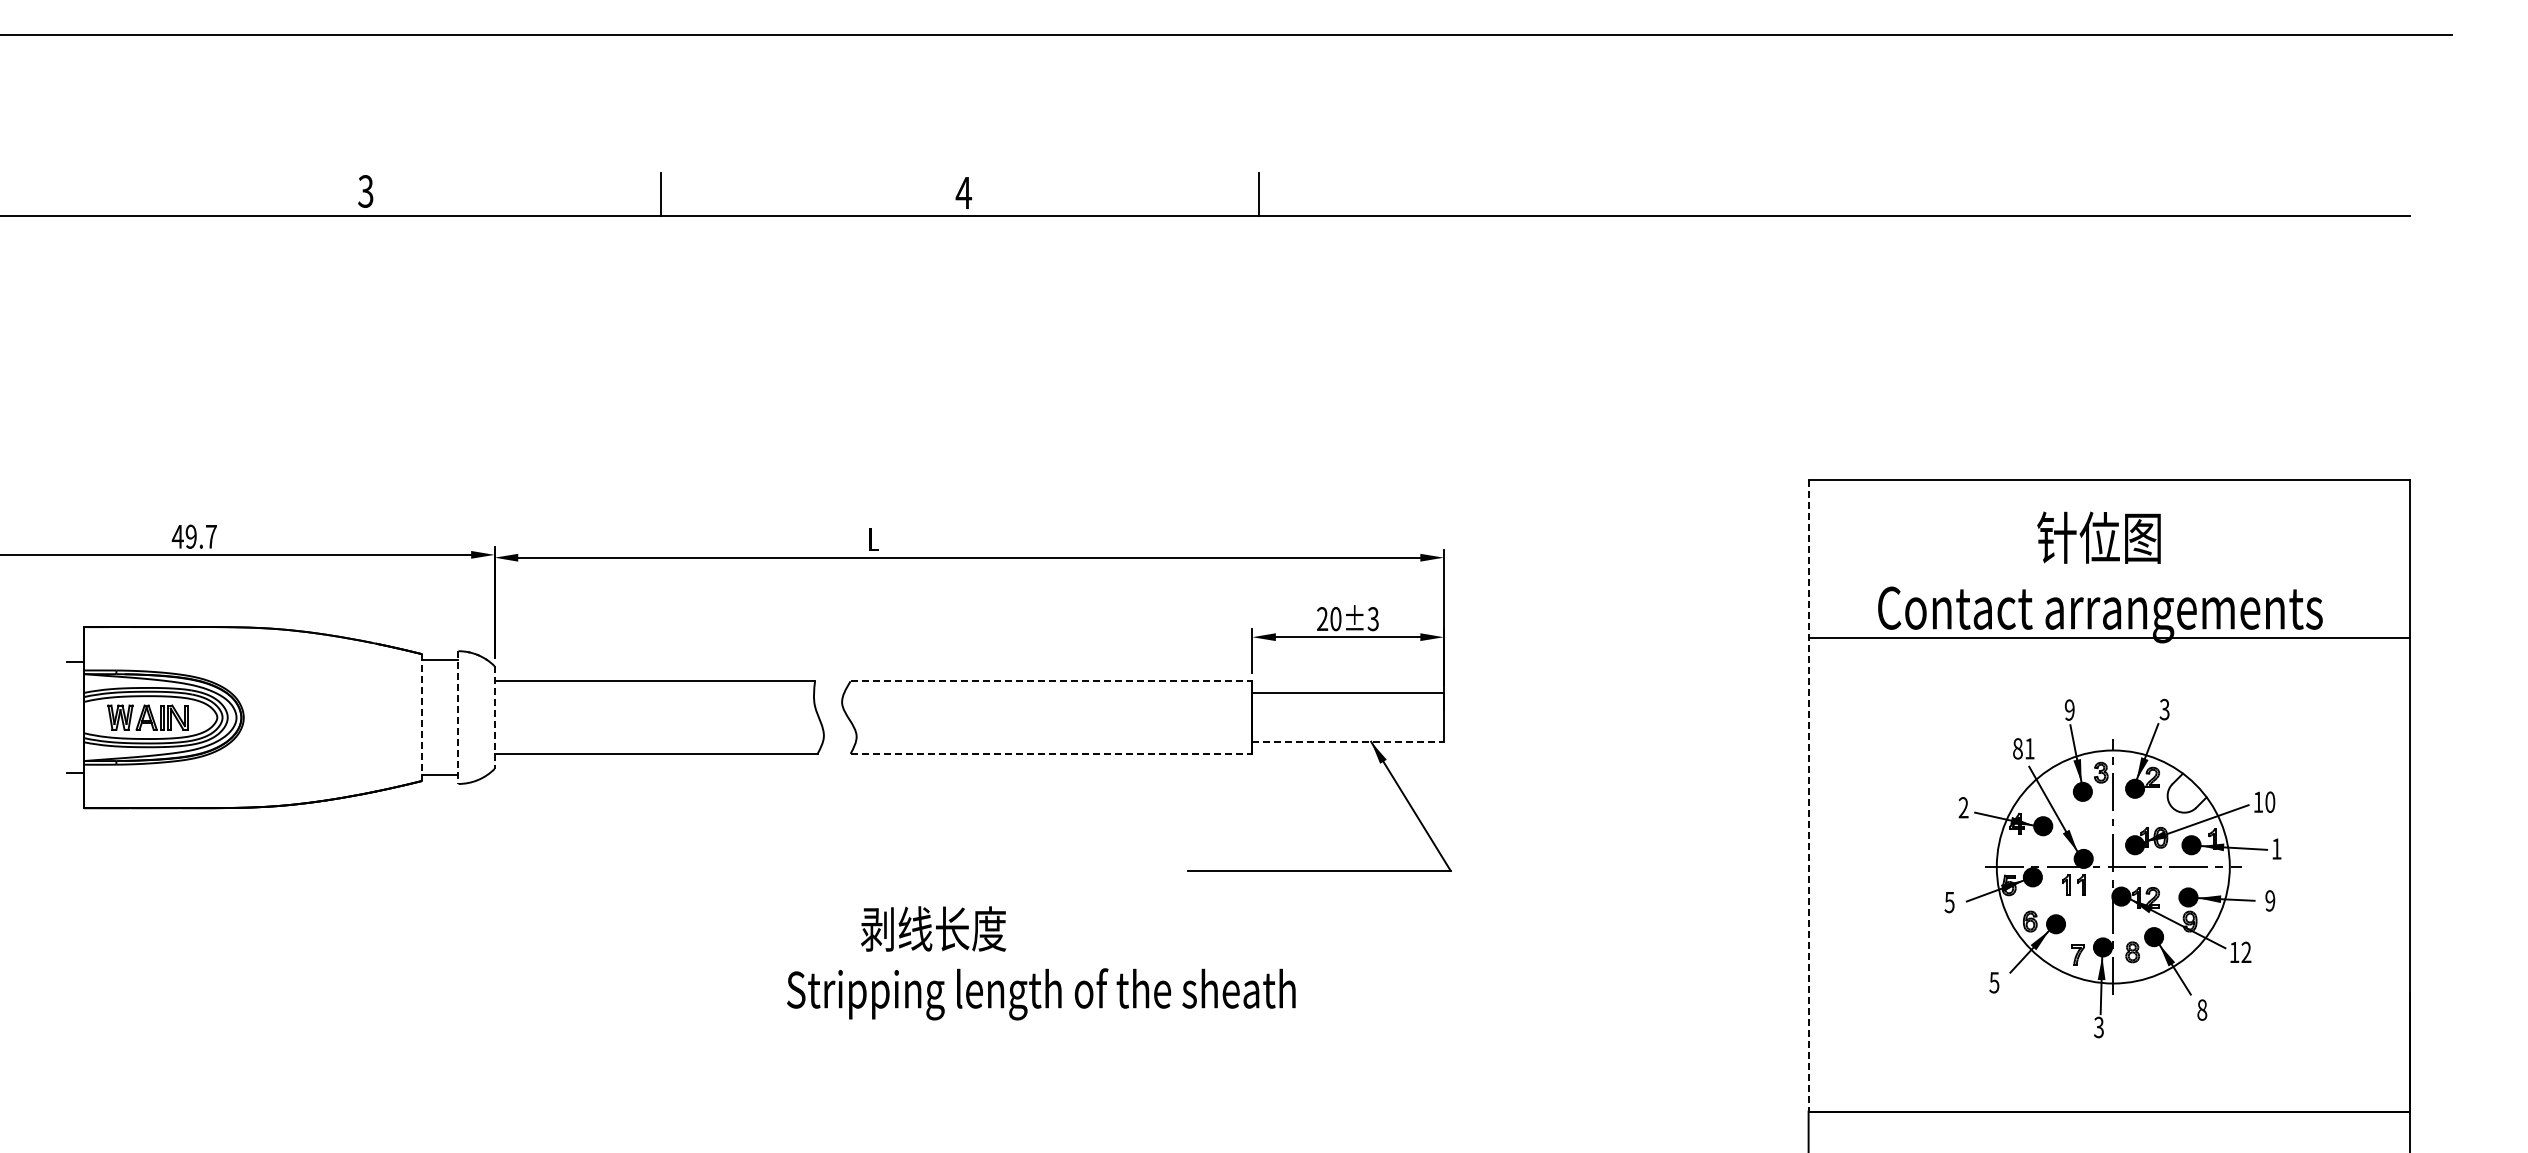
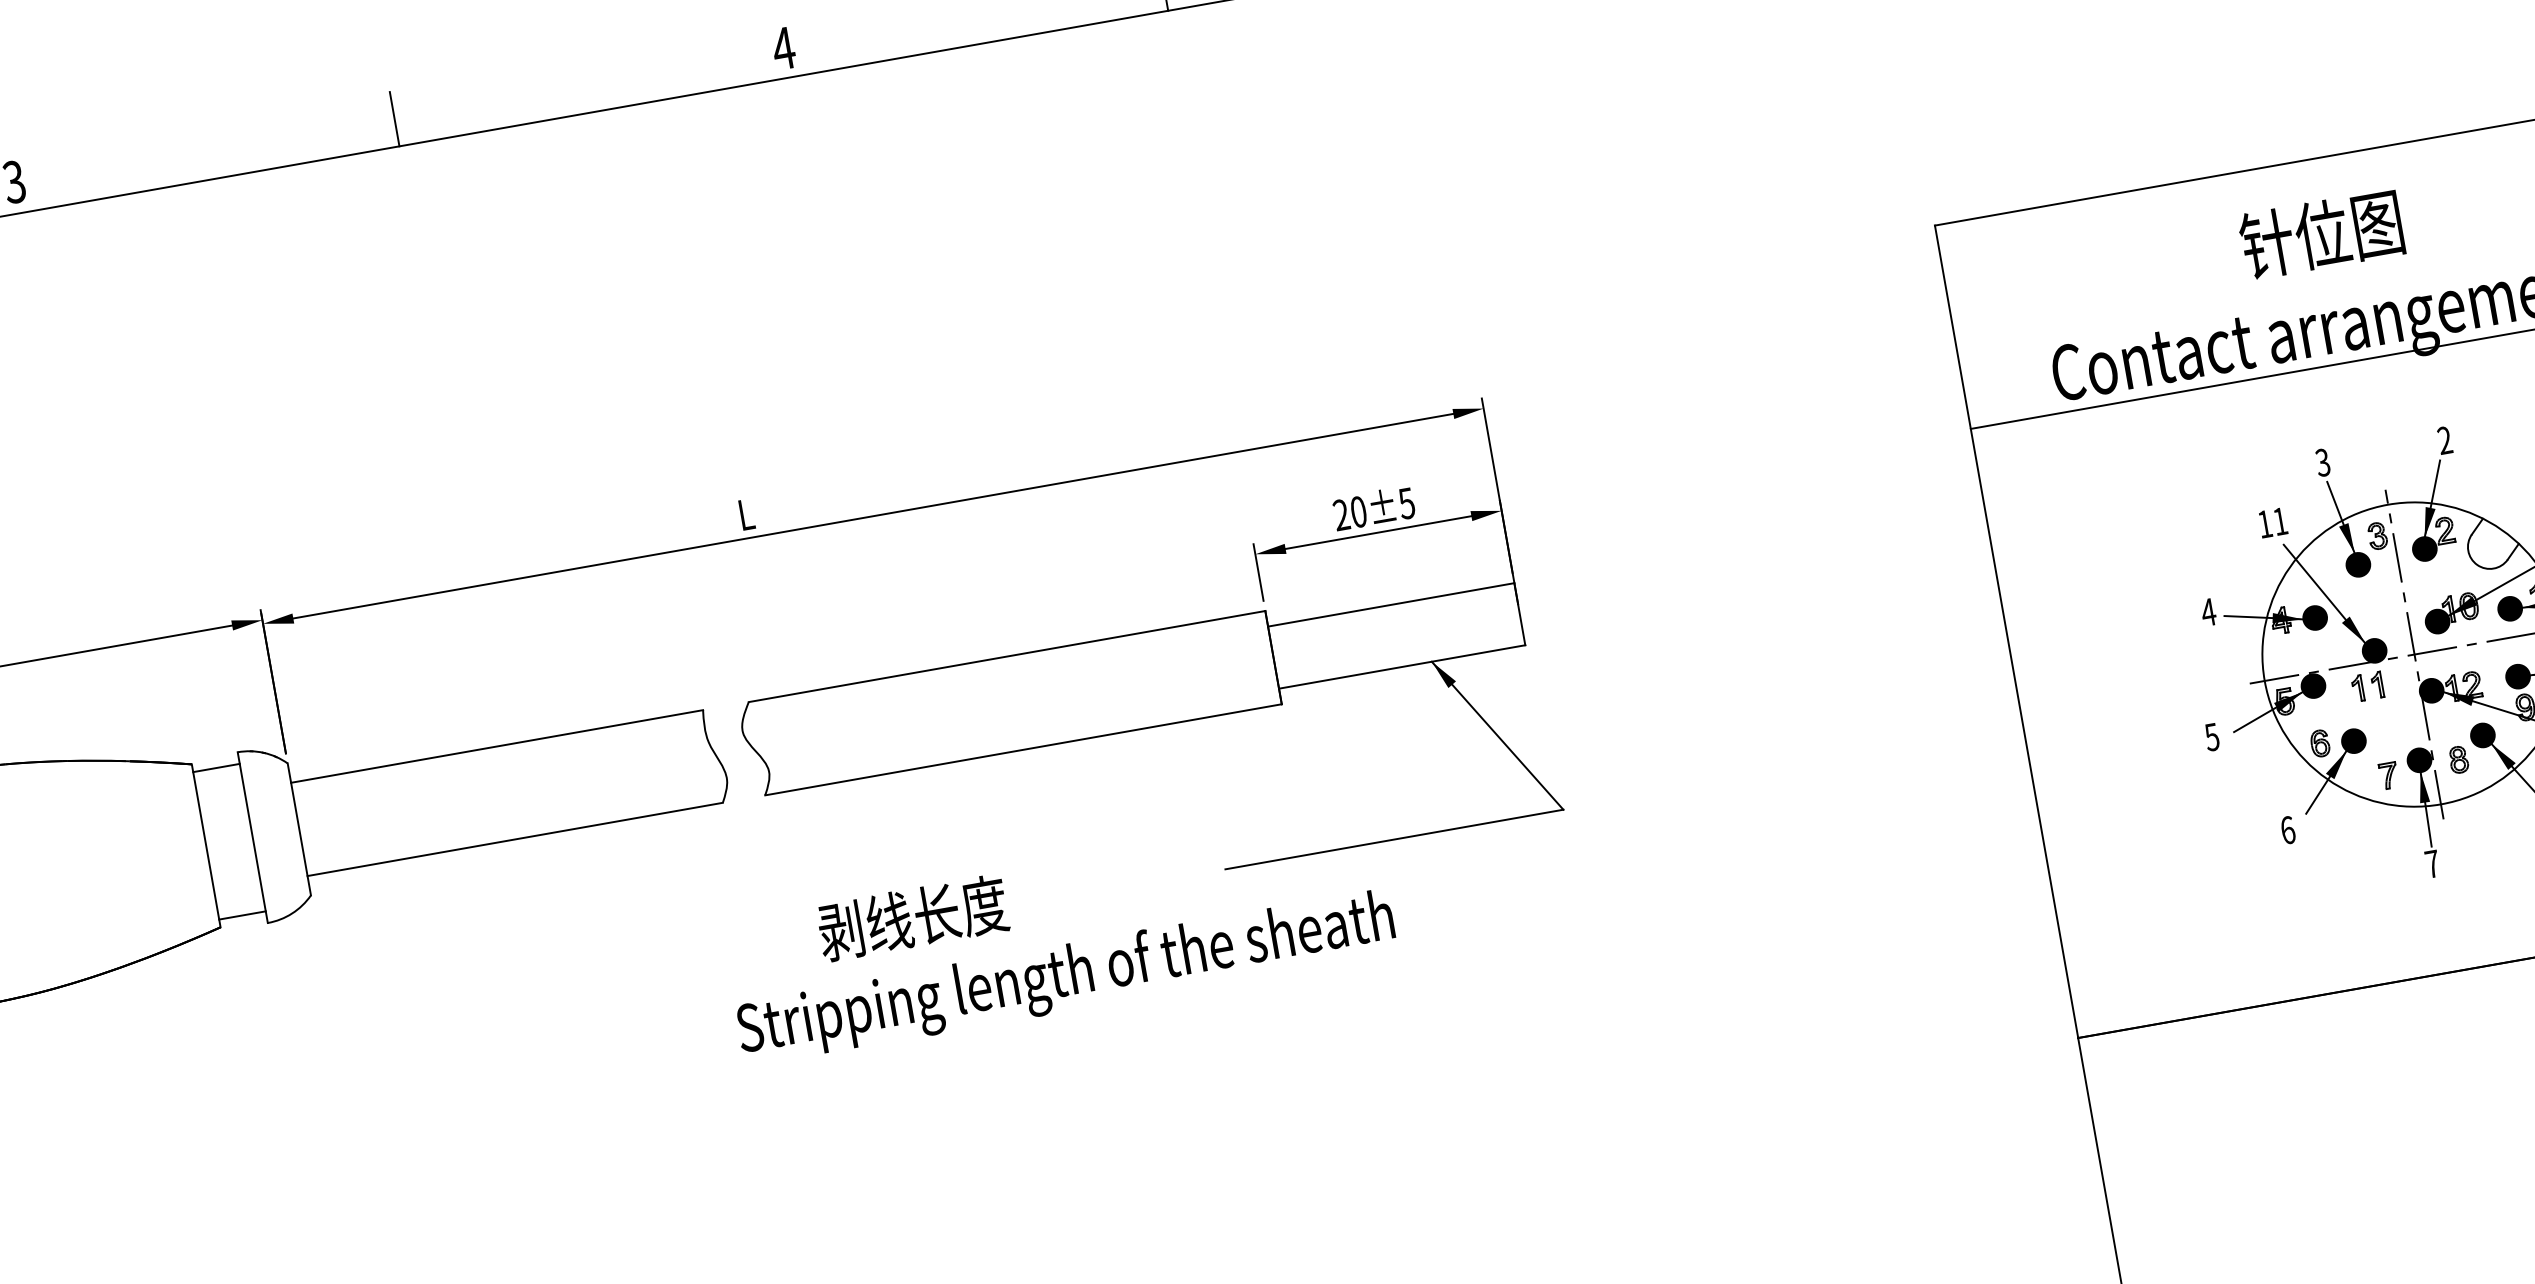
text: (1373, 618) -> (1406, 502), 20±3 -> 20±5
line: (1051, 681) -> (1007, 656), dashed -> solid
text: (2069, 709) -> (2322, 461), 9 -> 3
text: (2164, 709) -> (2444, 440), 3 -> 2
line: (422, 718) -> (206, 846), dashed -> solid
line: (458, 718) -> (253, 838), dashed -> solid
line: (494, 718) -> (299, 830), dashed -> solid
line: (1348, 741) -> (1402, 666), dashed -> solid
text: (2017, 748) -> (2264, 523), 81 -> 11
line: (1051, 753) -> (1023, 749), dashed -> solid
line: (1808, 795) -> (2006, 631), dashed -> solid
text: (1963, 807) -> (2208, 612), 2 -> 4
text: (1041, 963) -> (1059, 937), moved
text: (1994, 982) -> (2287, 829), 5 -> 6
text: (2098, 1027) -> (2431, 864), 3 -> 7

